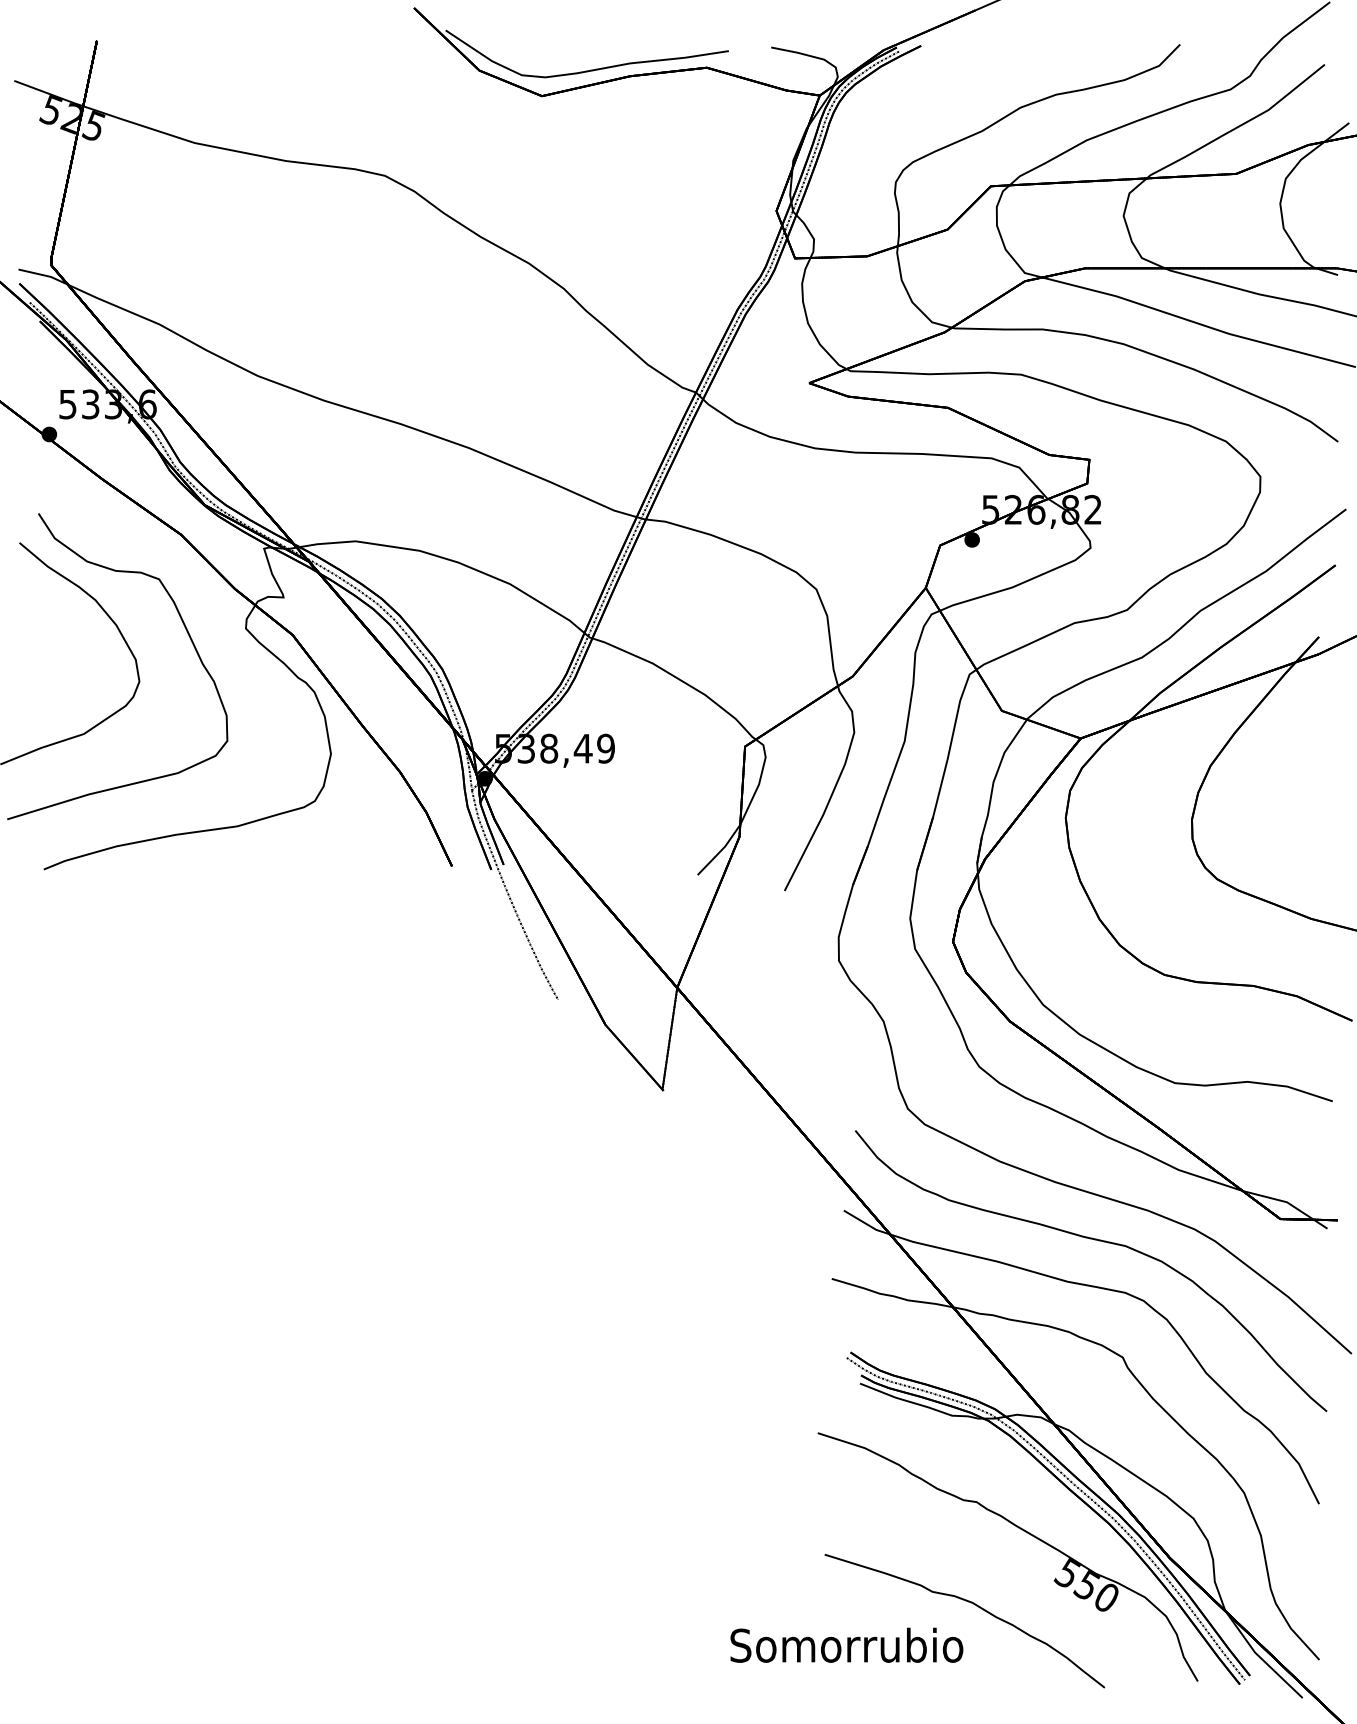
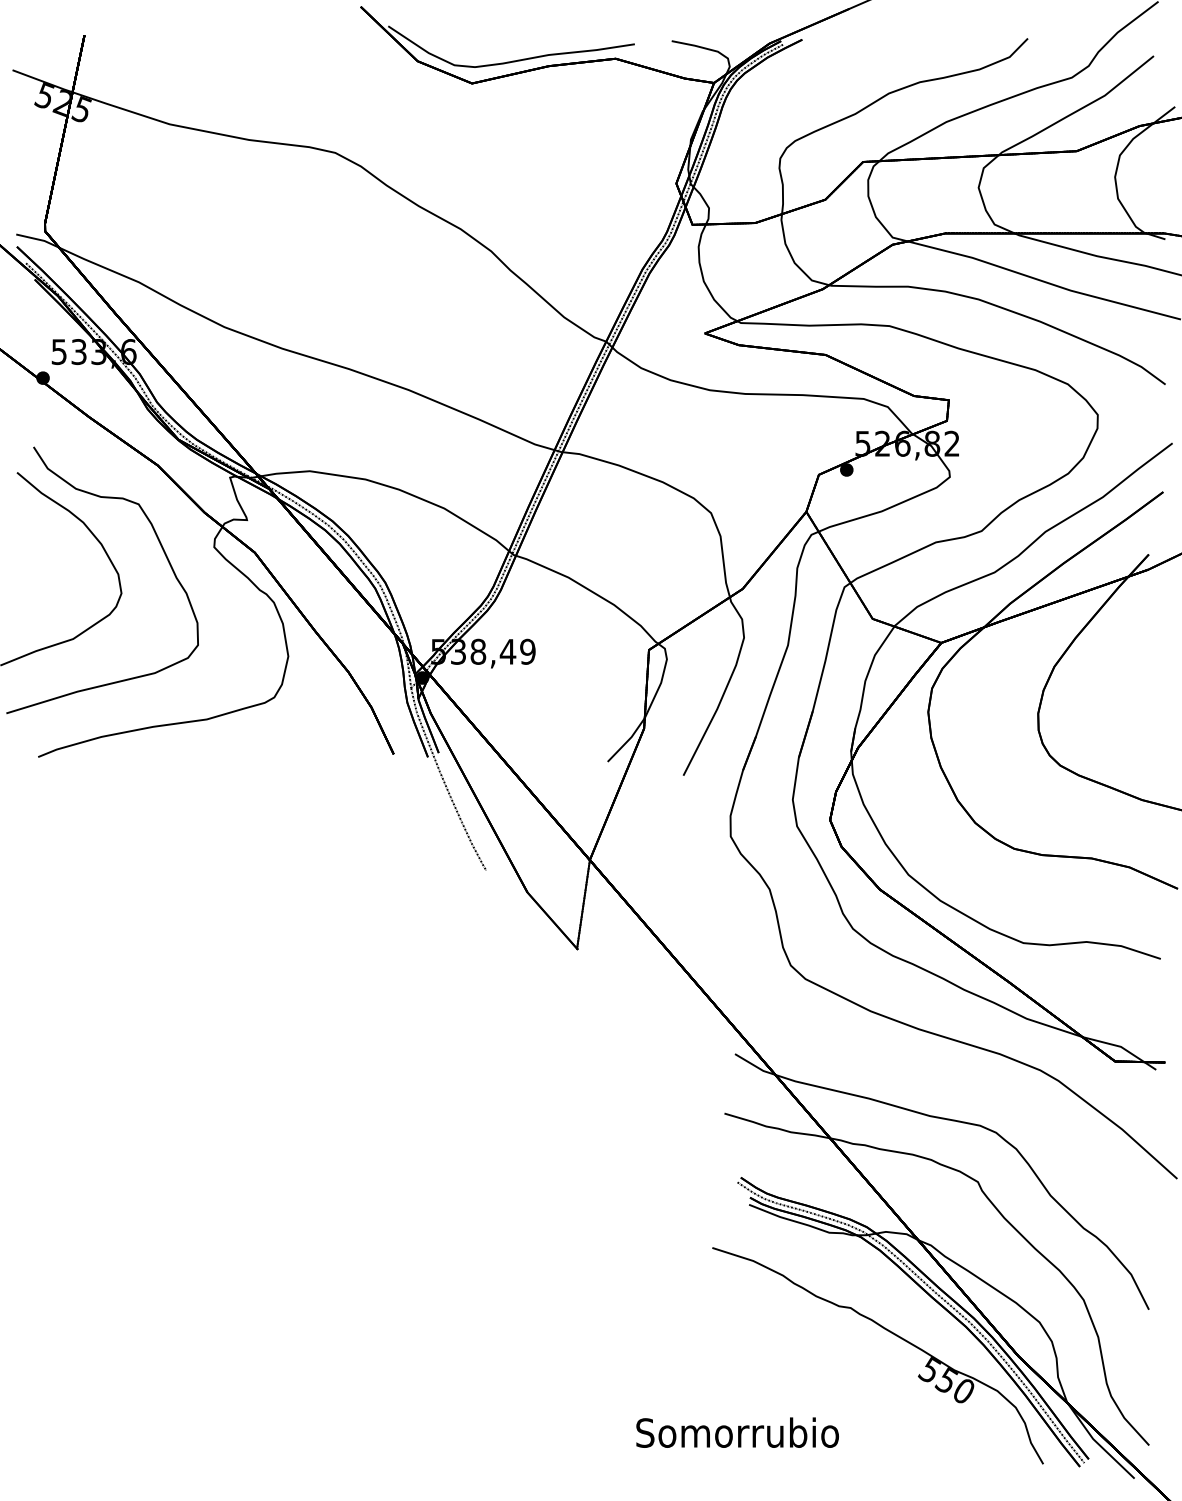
curve: (1100, 1242) -> (958, 1081), removed
curve: (970, 1603) -> (845, 1396), removed

